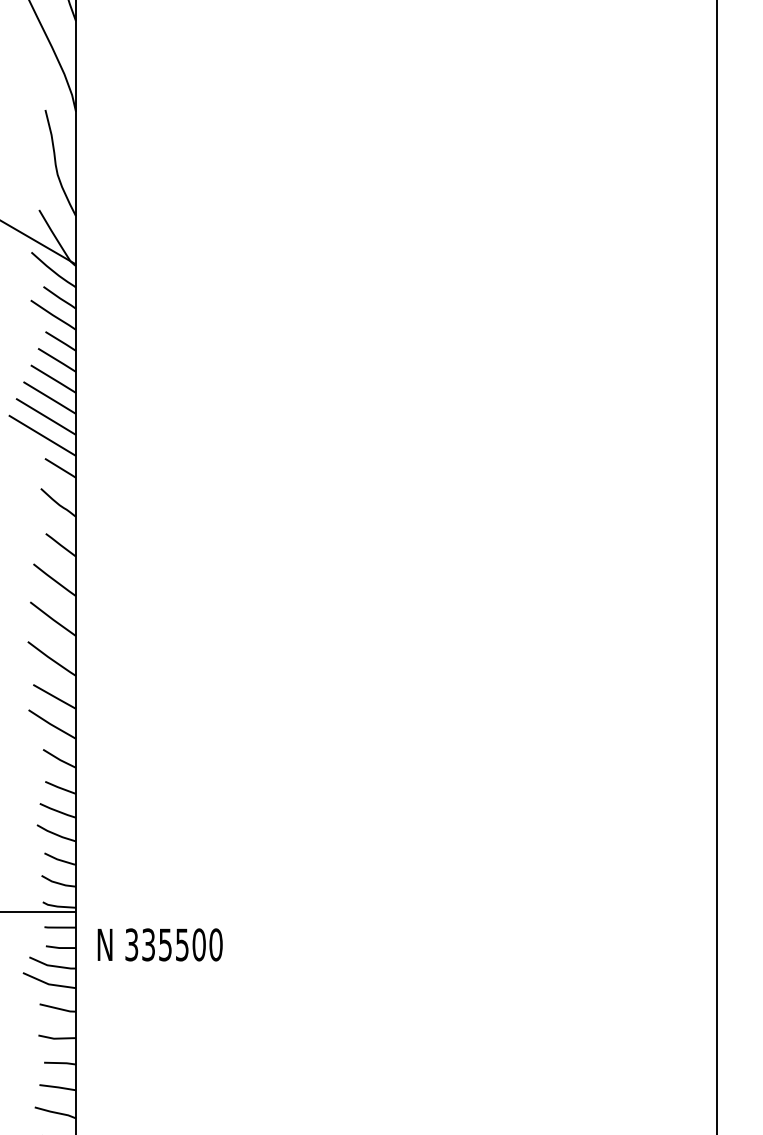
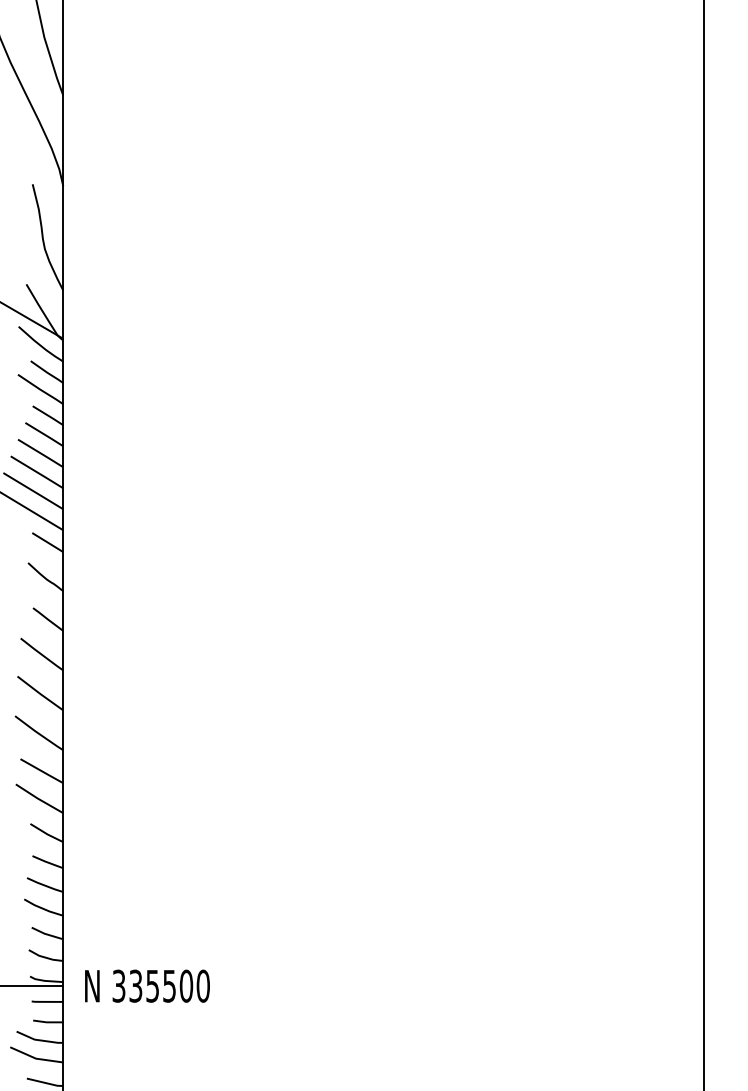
text: (159, 944) -> (146, 985), moved

